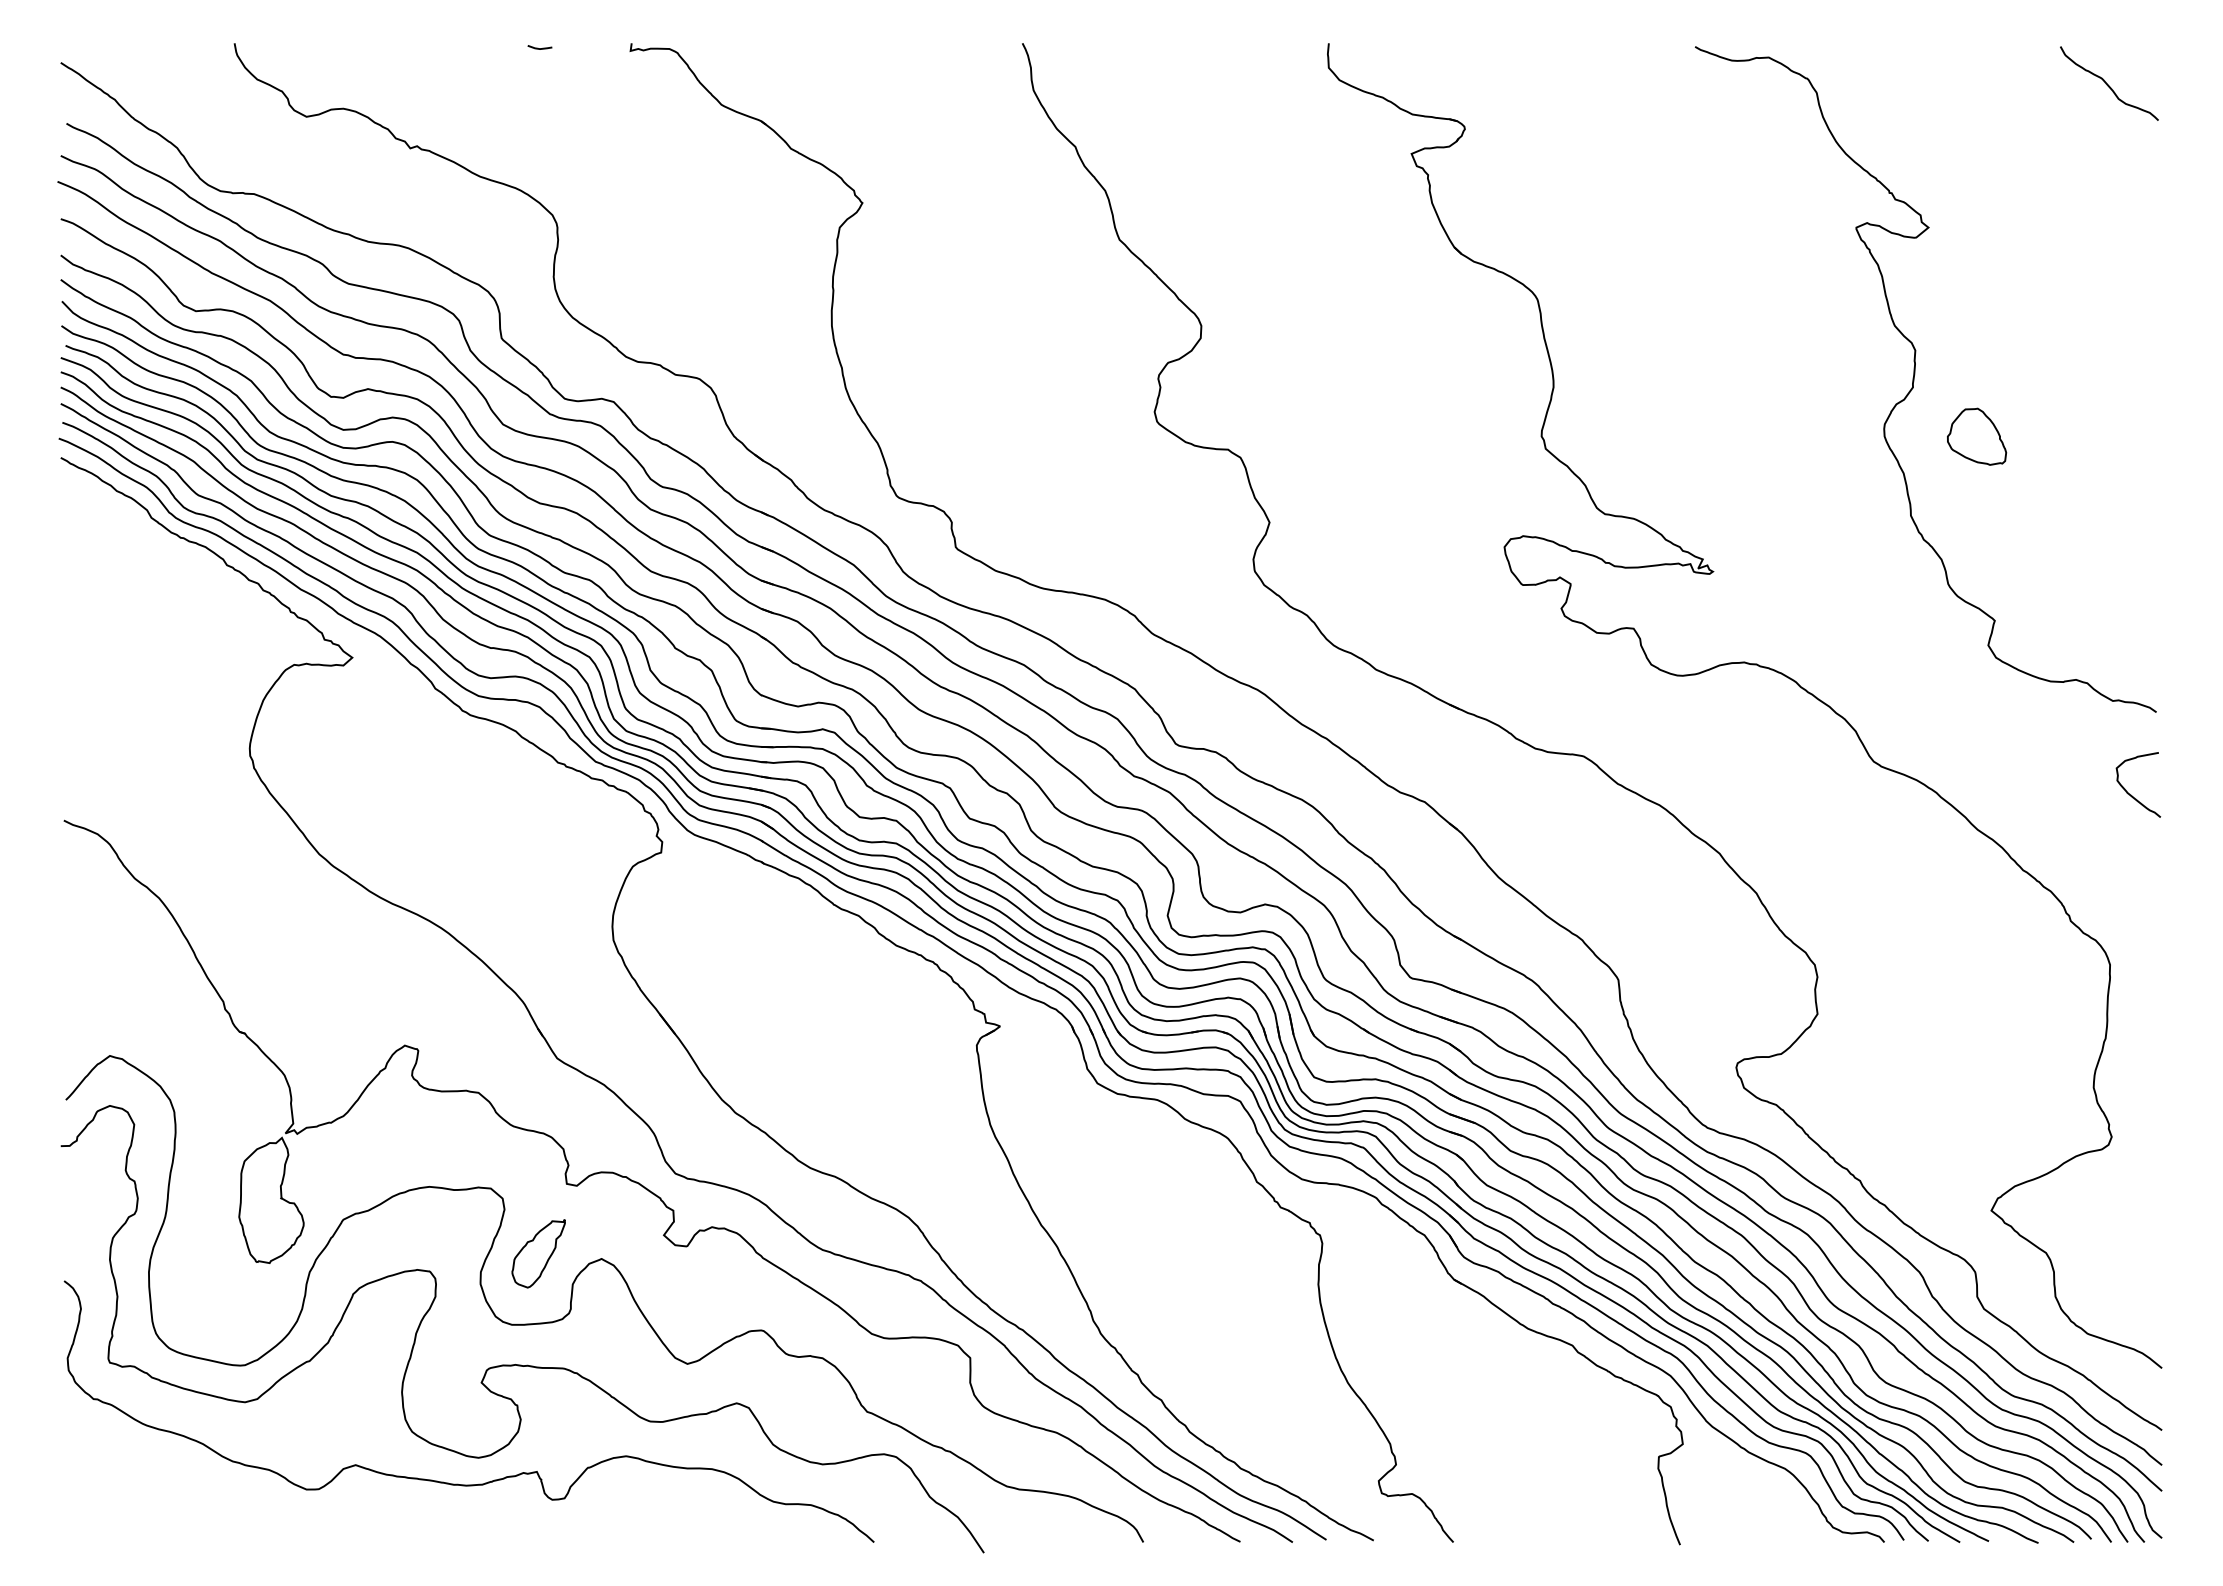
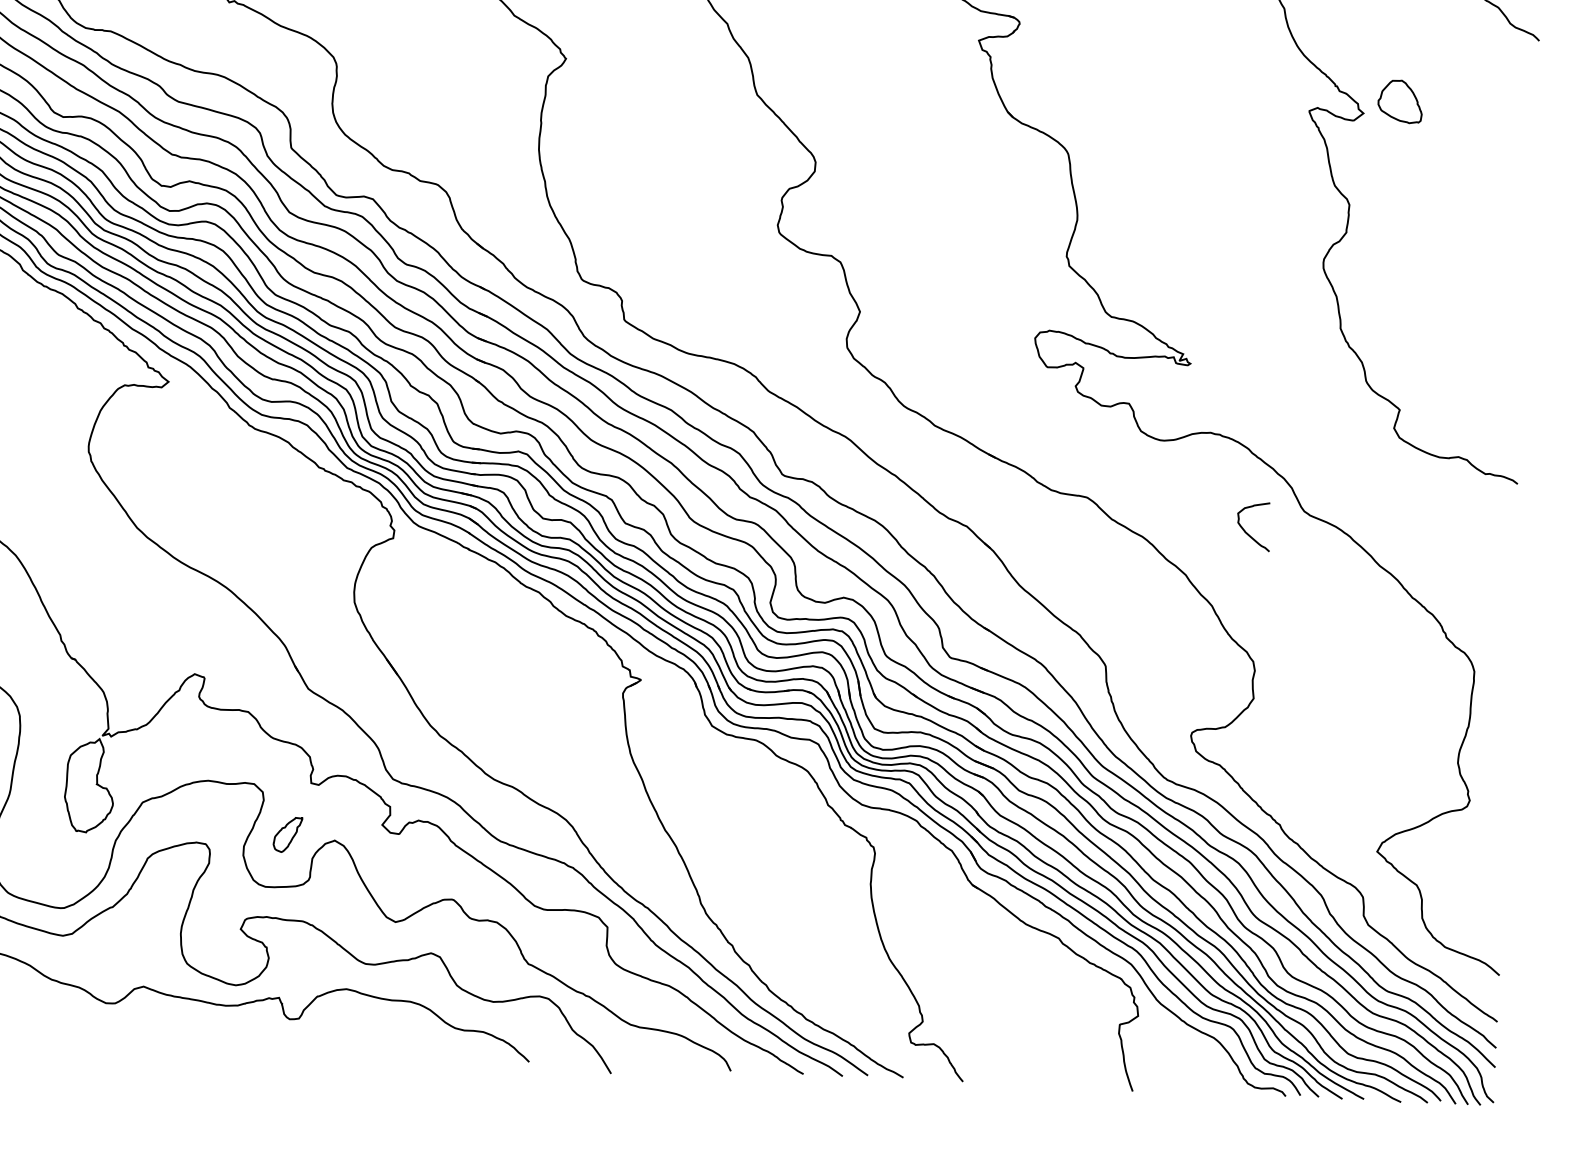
part: (1977, 436) -> (1400, 101), moved
curve: (2131, 794) -> (1248, 533), moved
part: (538, 1253) -> (287, 834), size x0.7

